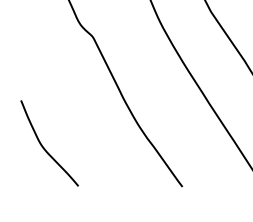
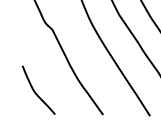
curve: (43, 145) -> (35, 91), moved

